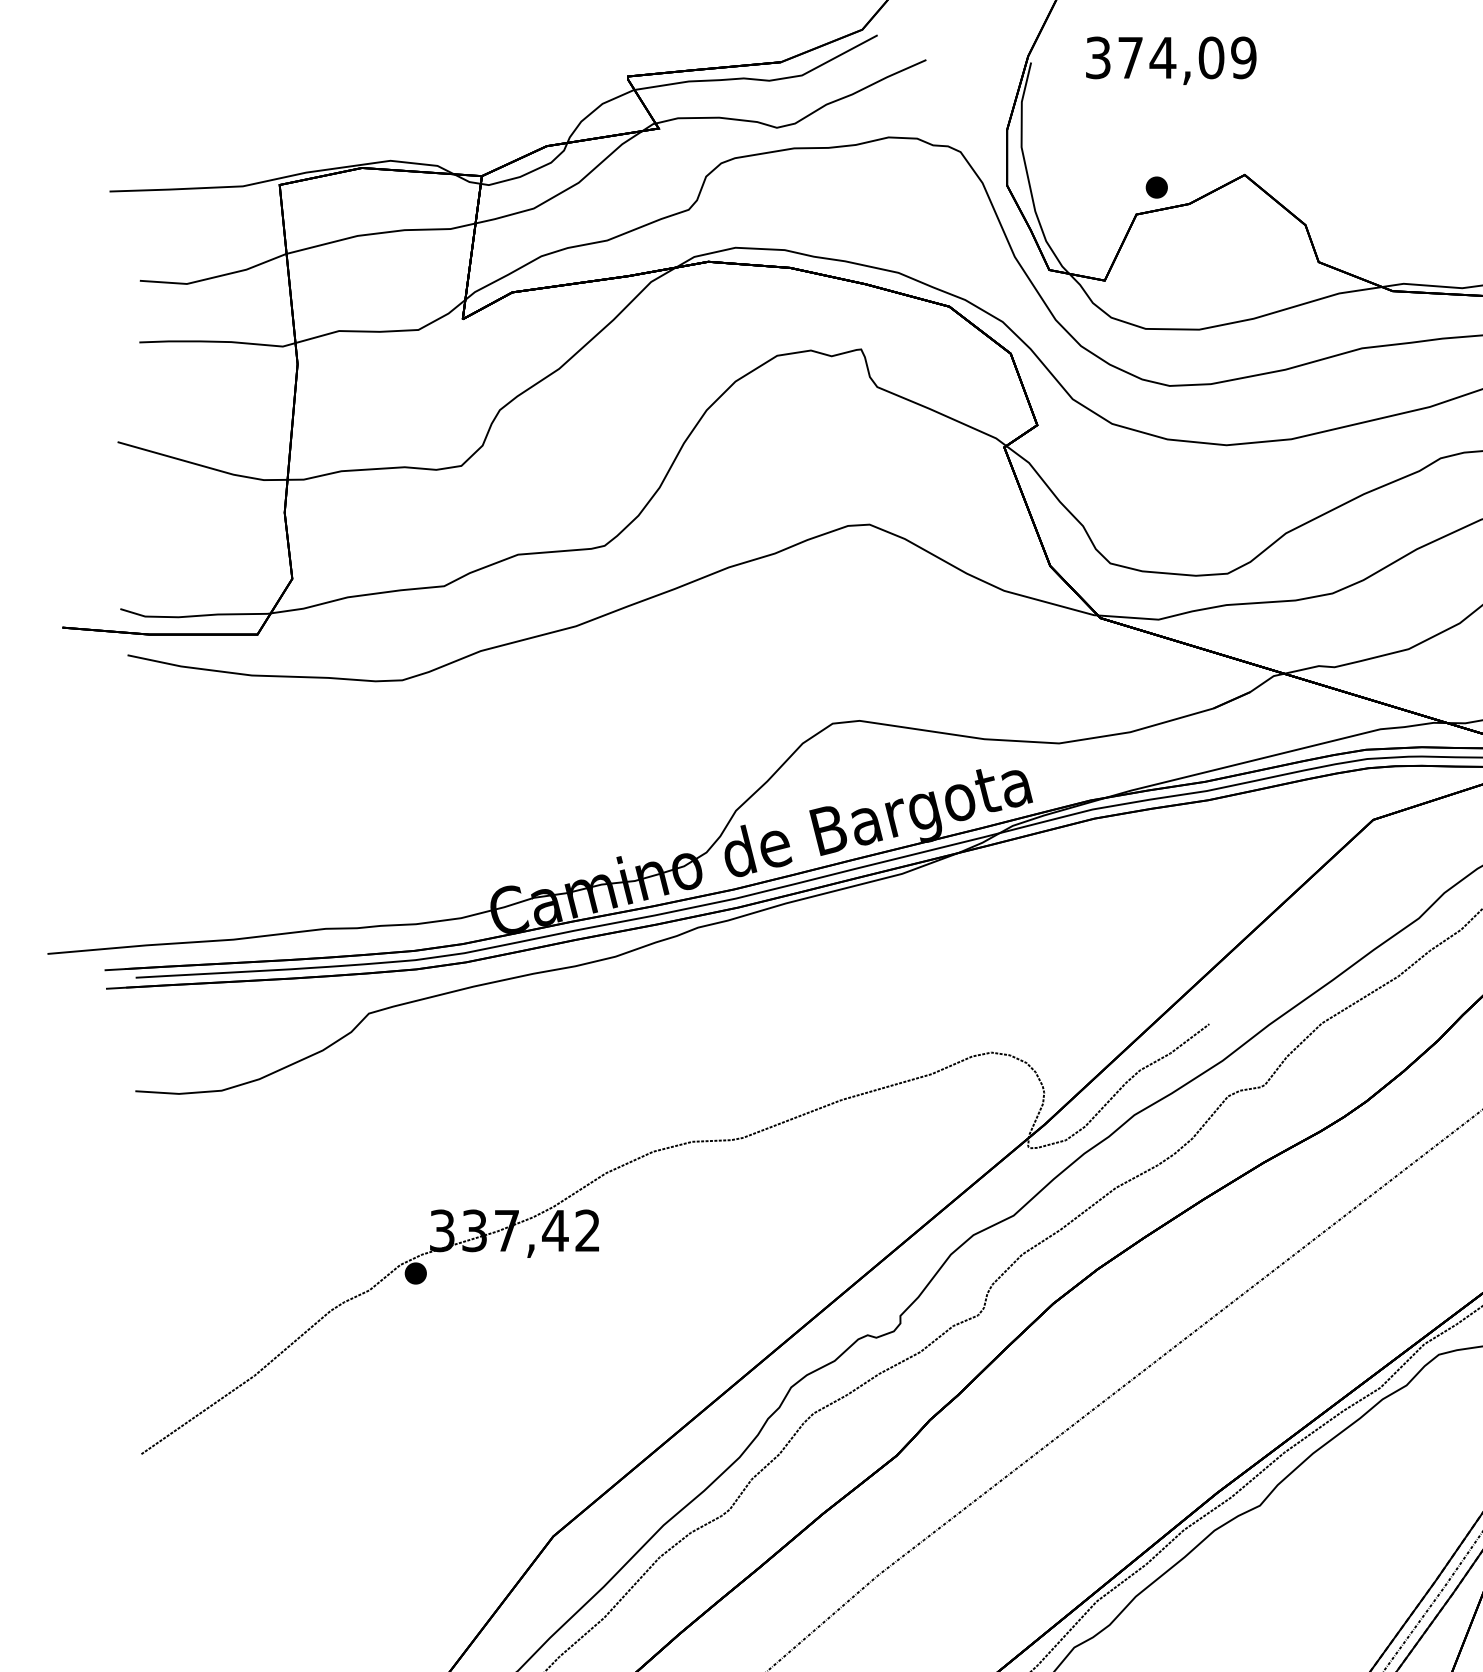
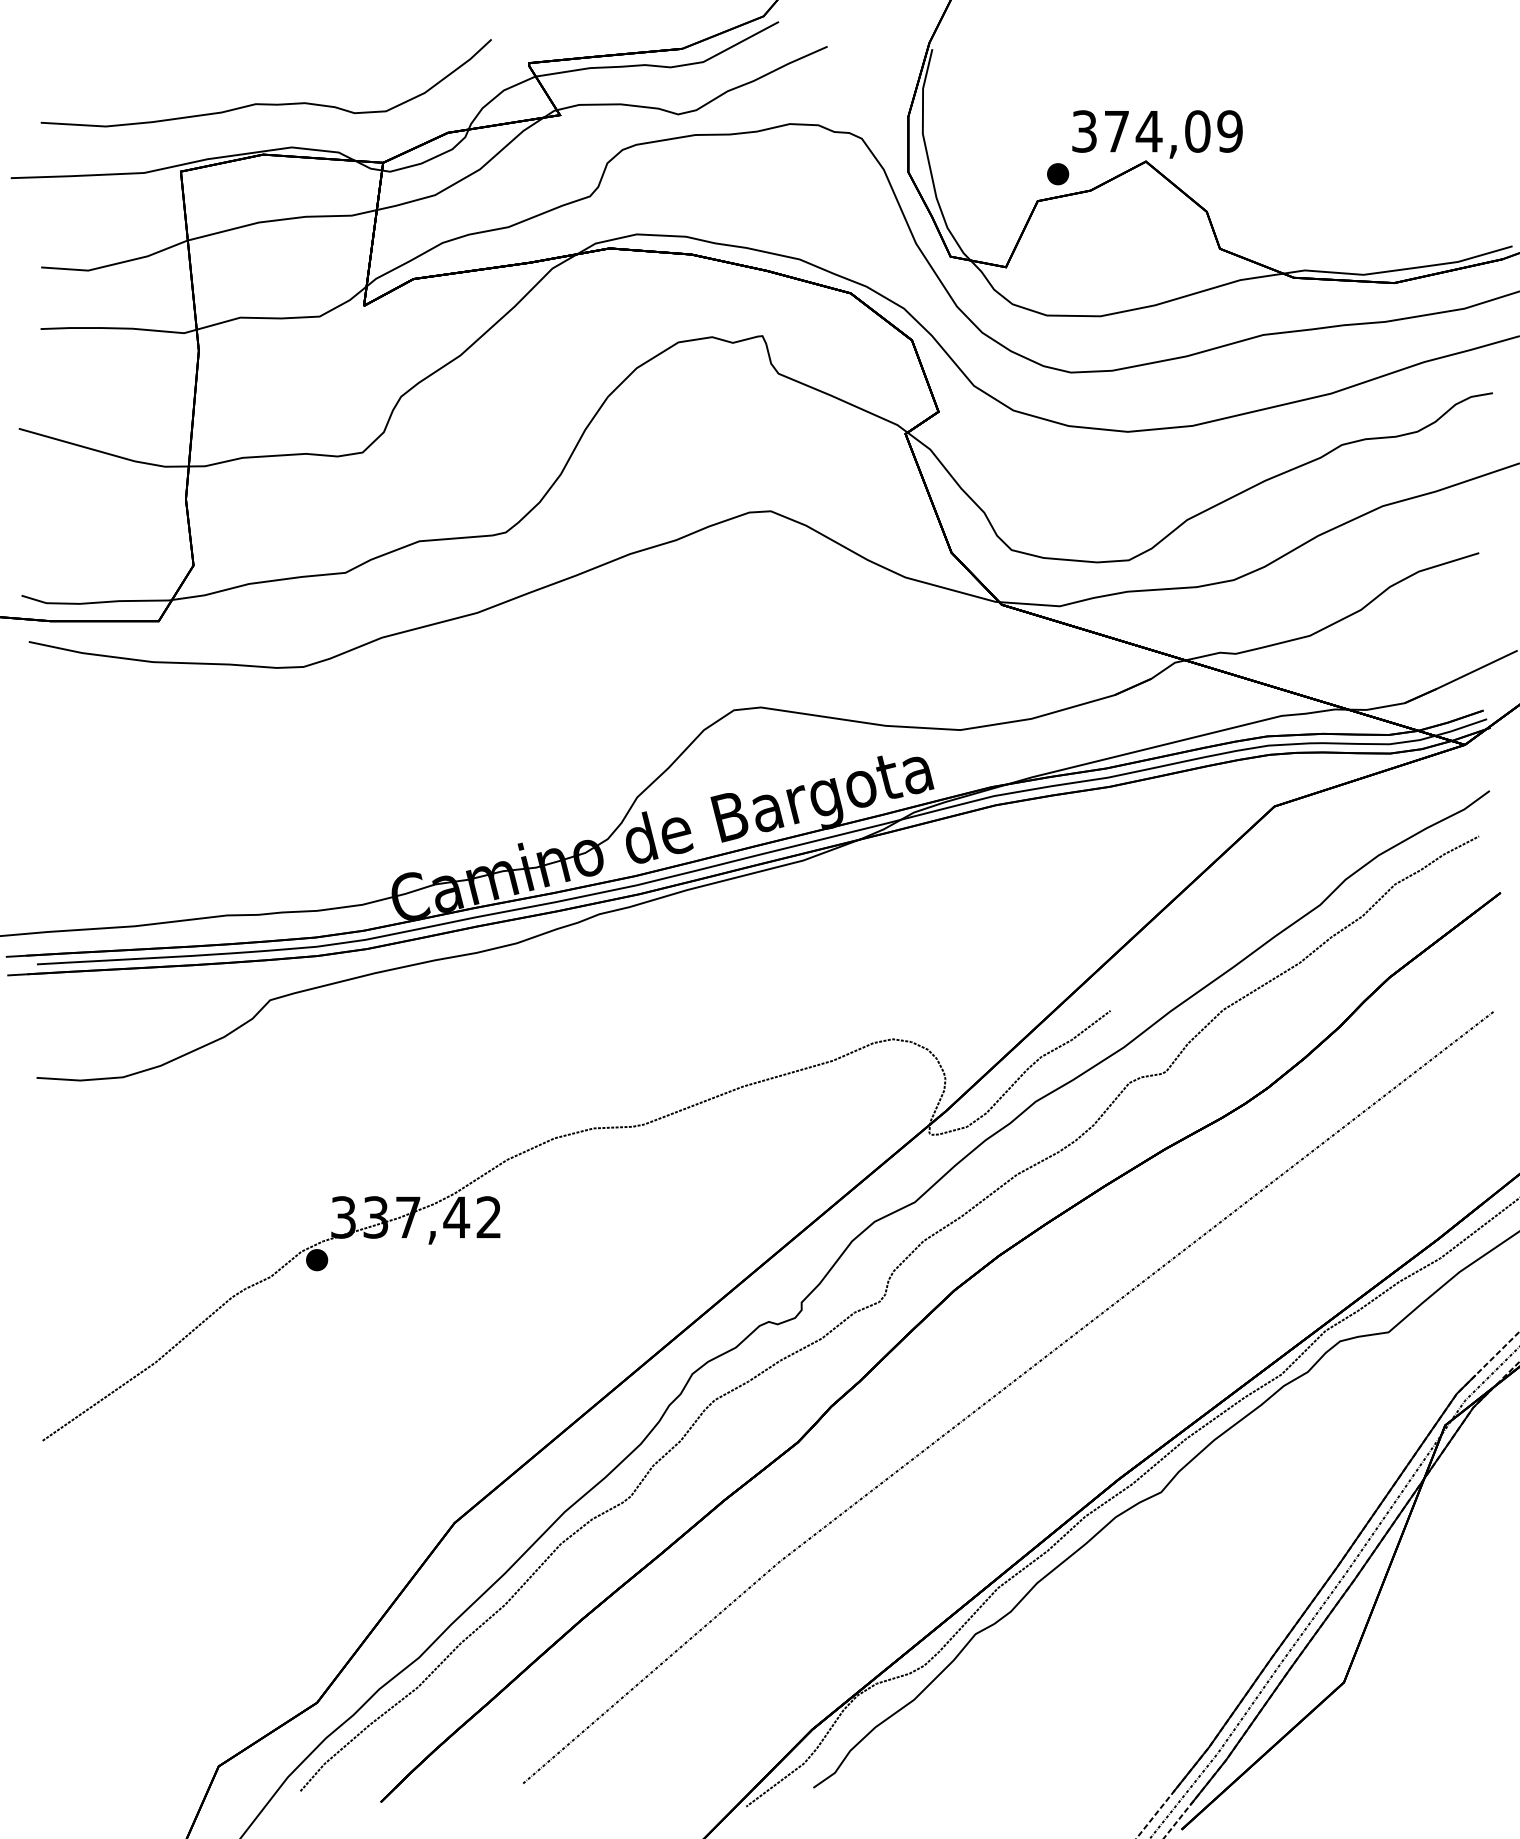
text: (1171, 60) -> (1157, 134), moved
curve: (364, 116) -> (265, 103), added

